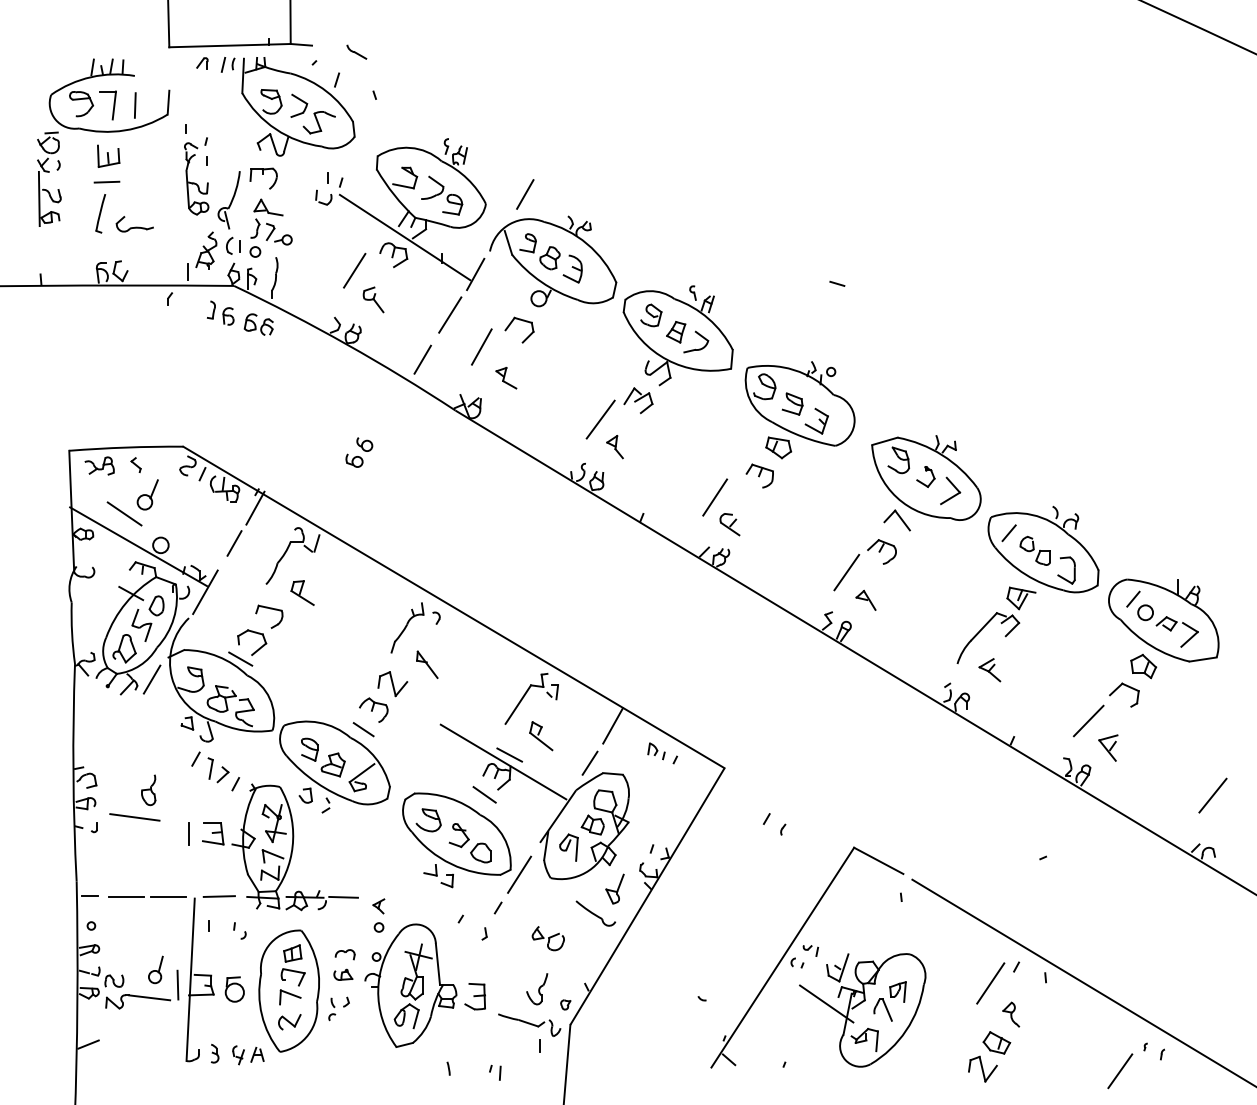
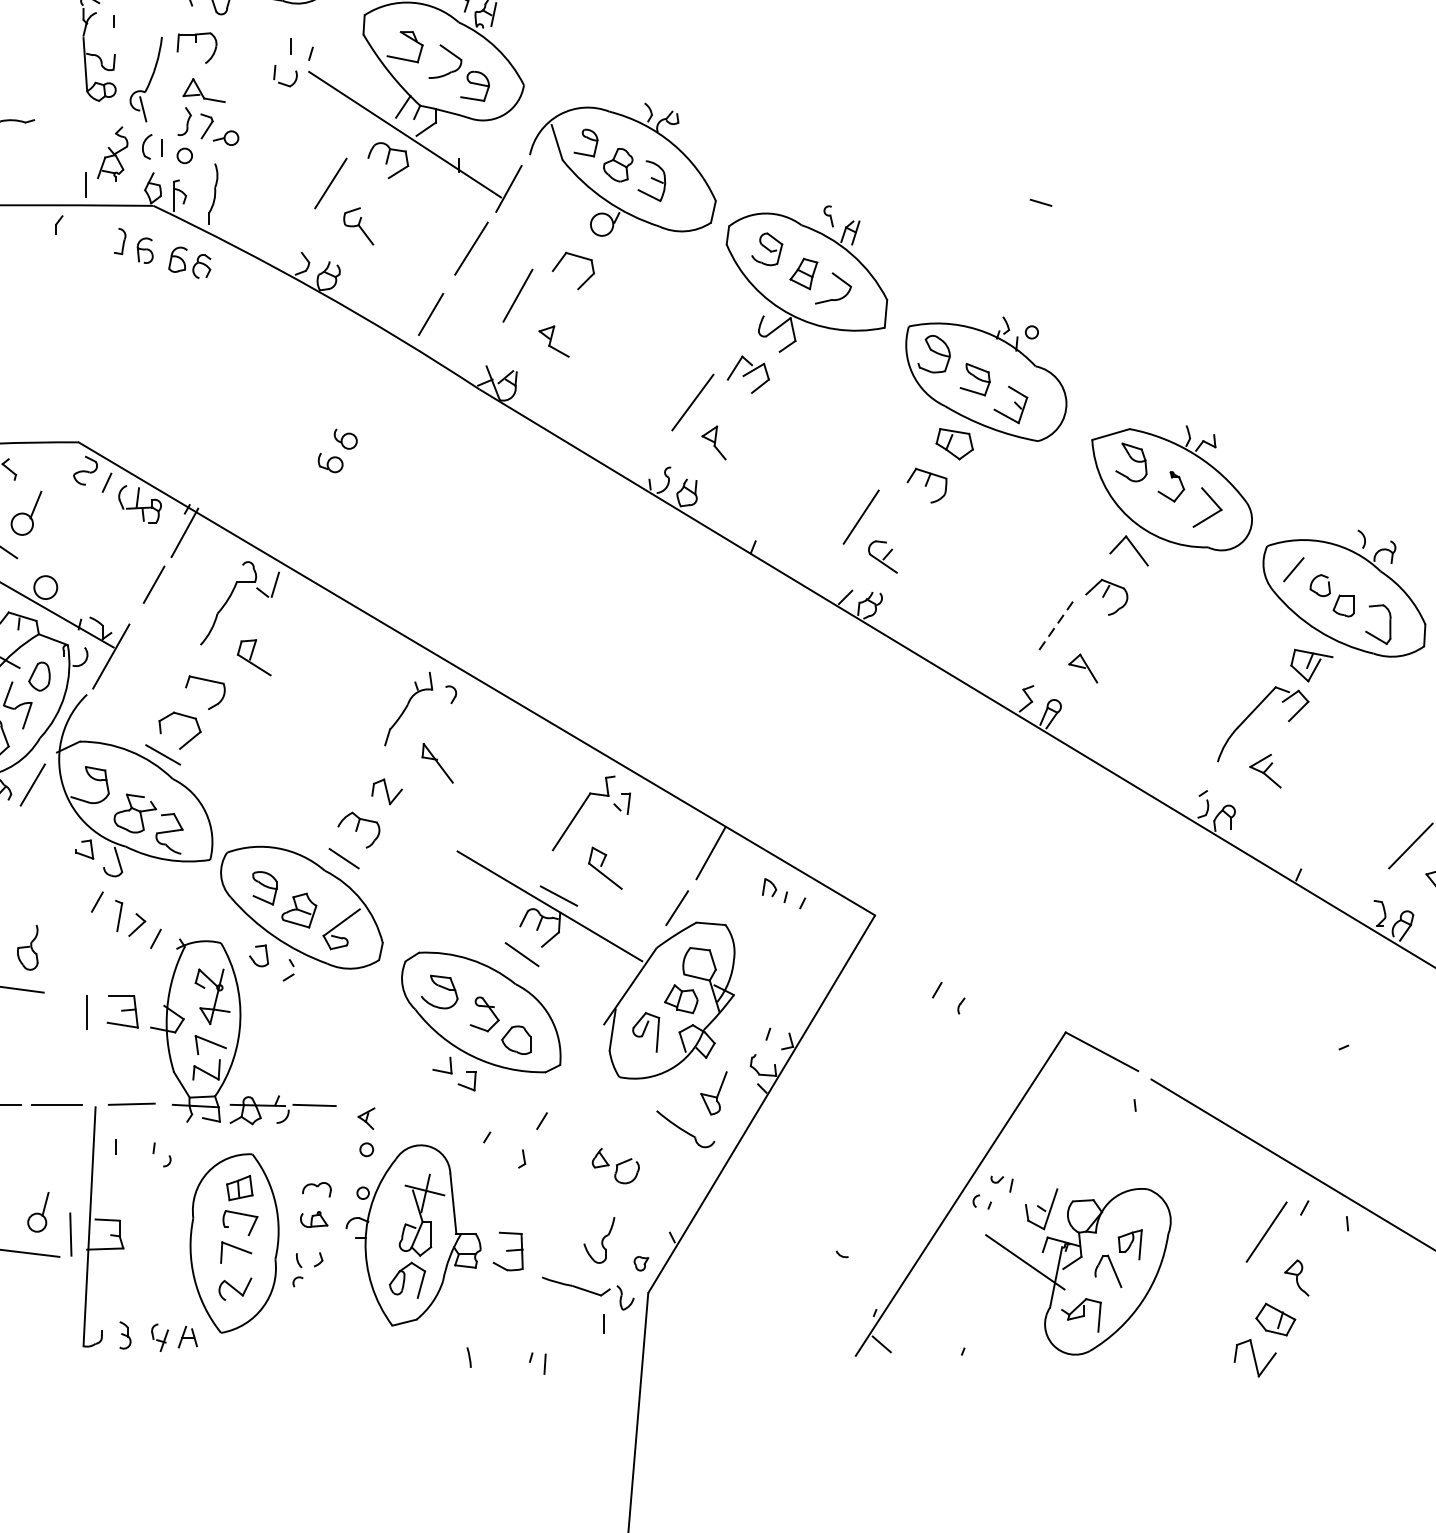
line: (525, 194) -> (582, 71), removed
line: (846, 572) -> (1054, 627), solid -> dashed
part: (392, 684) -> (386, 792), size x0.7
line: (519, 874) -> (573, 1071), removed
part: (234, 989) -> (154, 1241), removed

